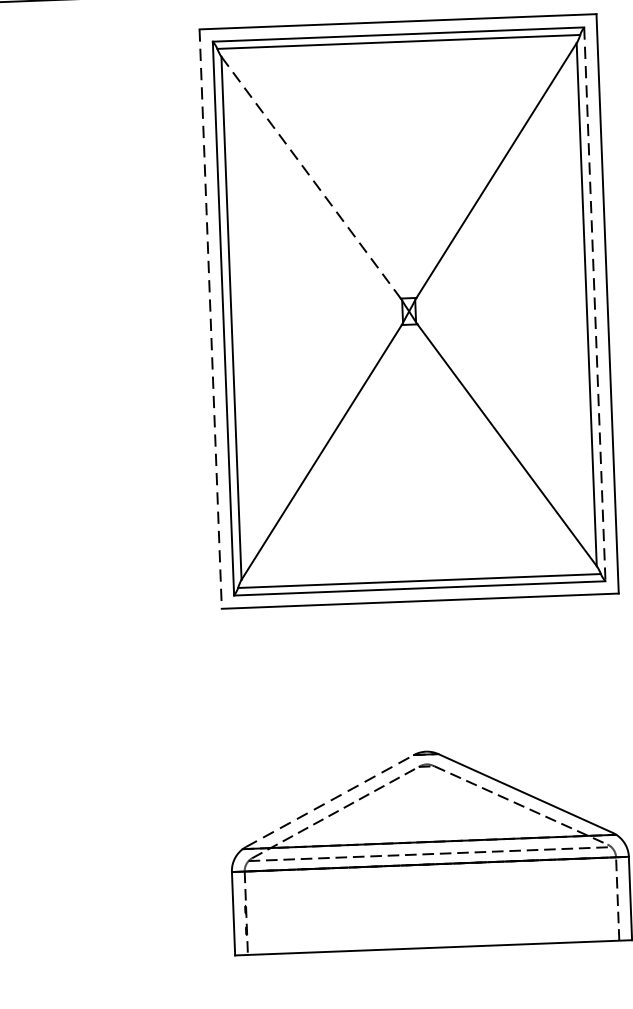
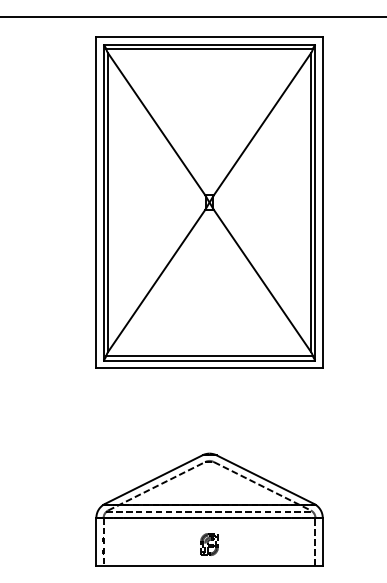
line: (310, 178) -> (156, 124), dashed -> solid
line: (594, 304) -> (315, 202), dashed -> solid
line: (210, 320) -> (96, 203), dashed -> solid
line: (329, 800) -> (153, 479), dashed -> solid
part: (432, 910) -> (209, 544), added

